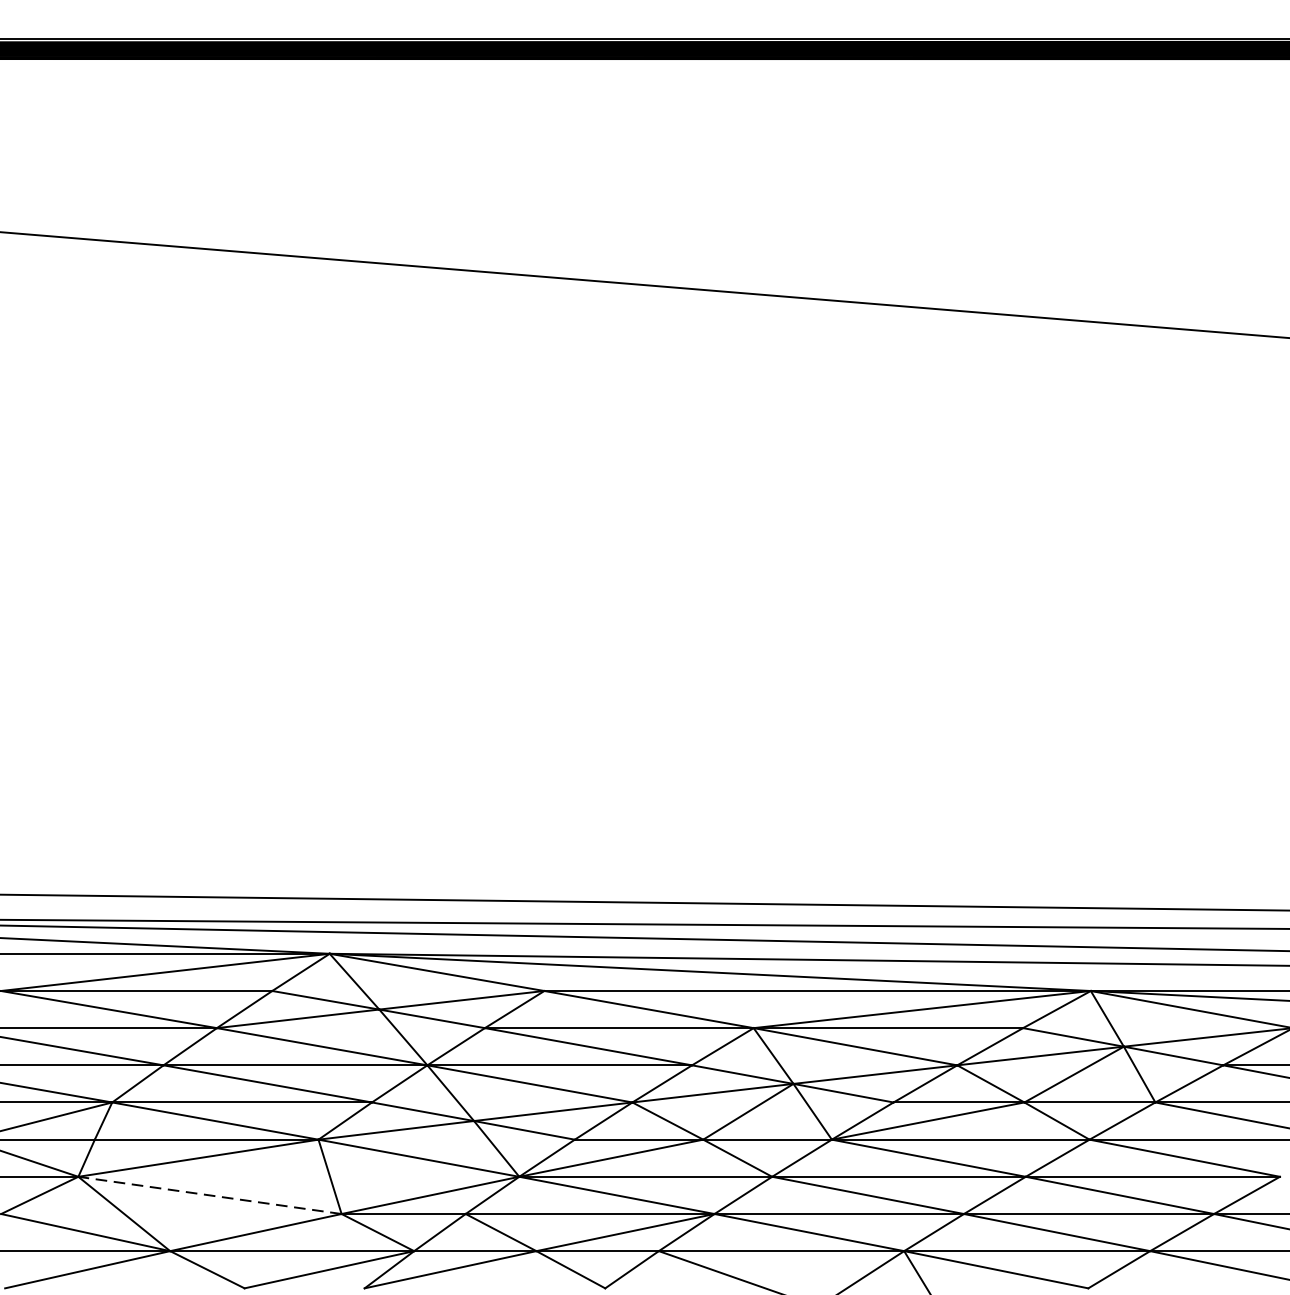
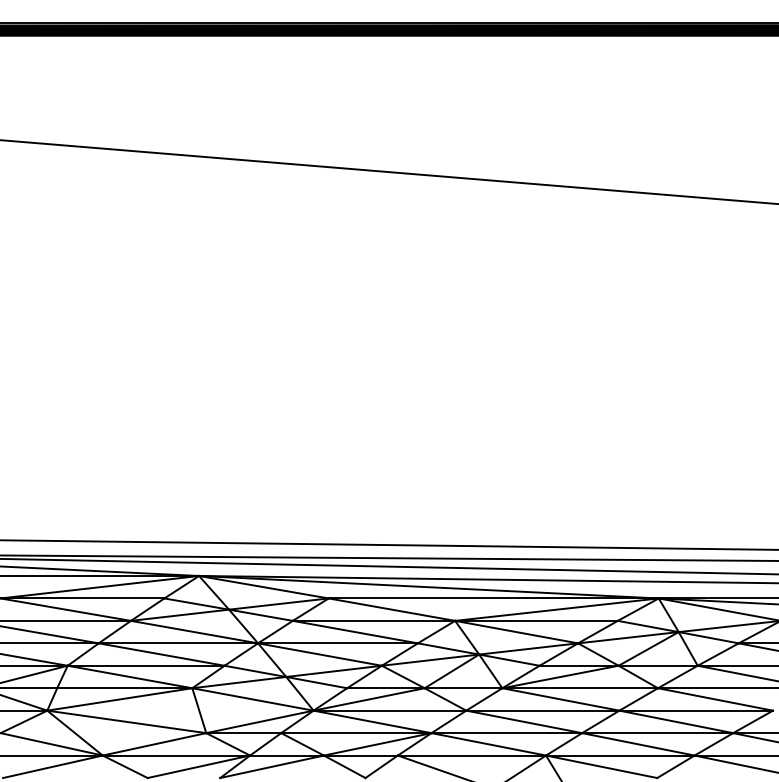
line: (209, 1194) -> (126, 721), dashed -> solid

